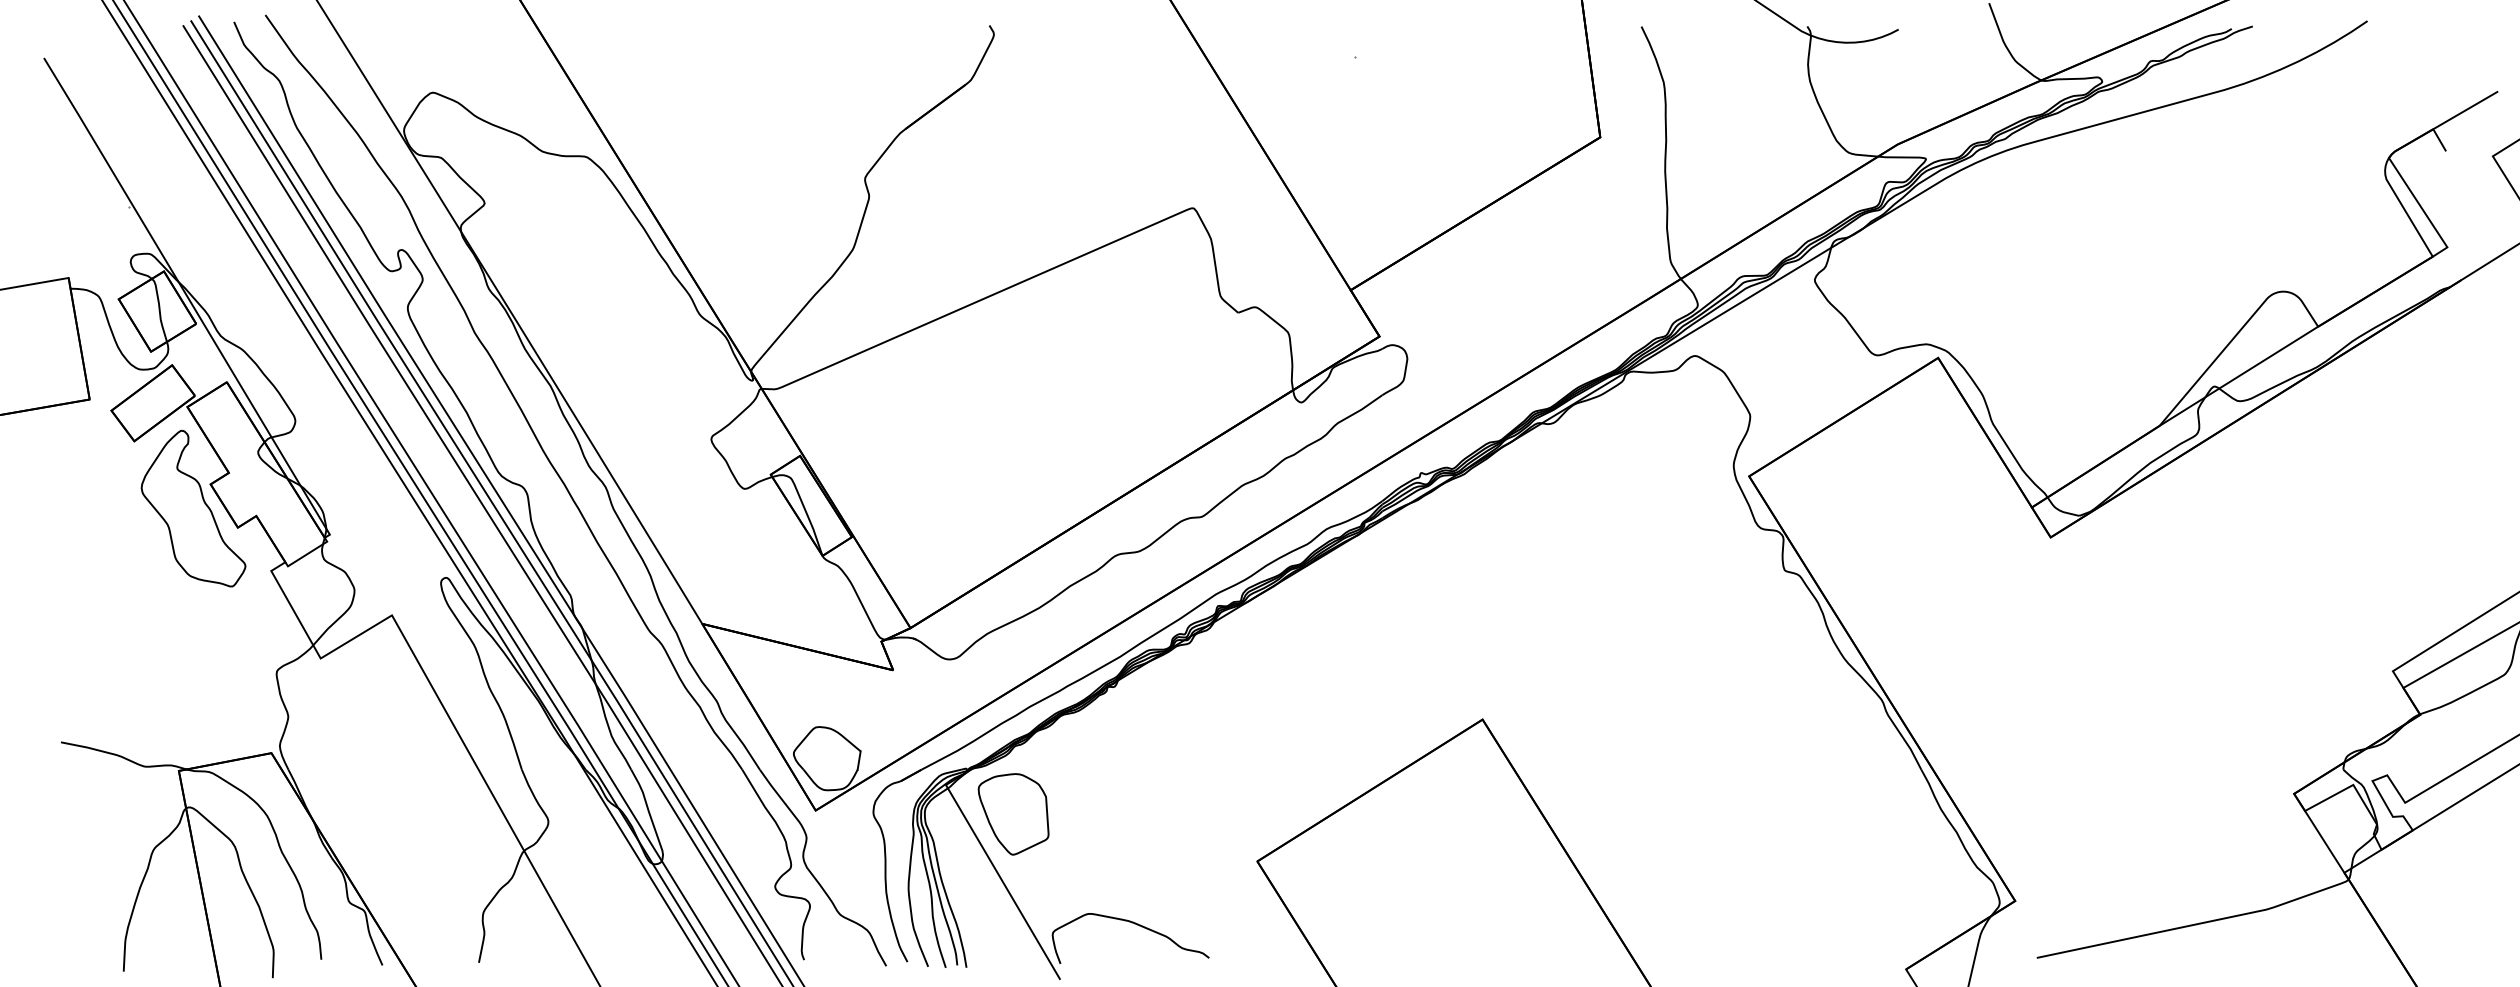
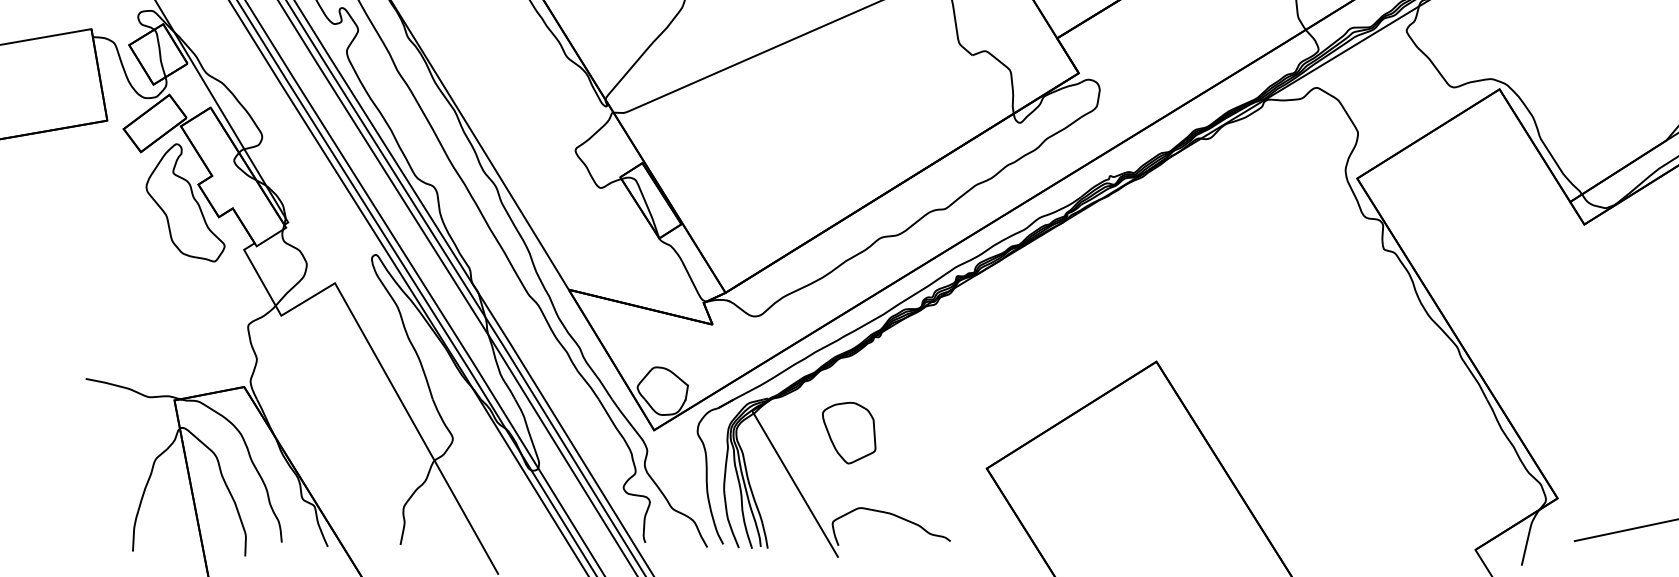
part: (1013, 814) -> (849, 433), moved

